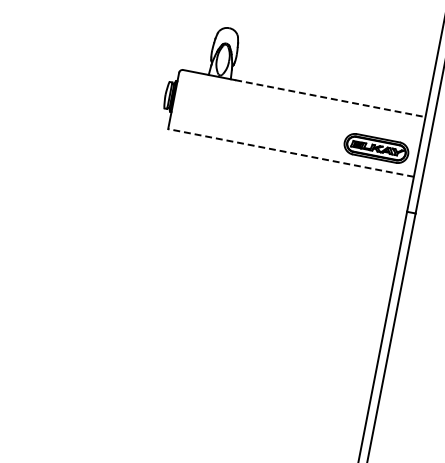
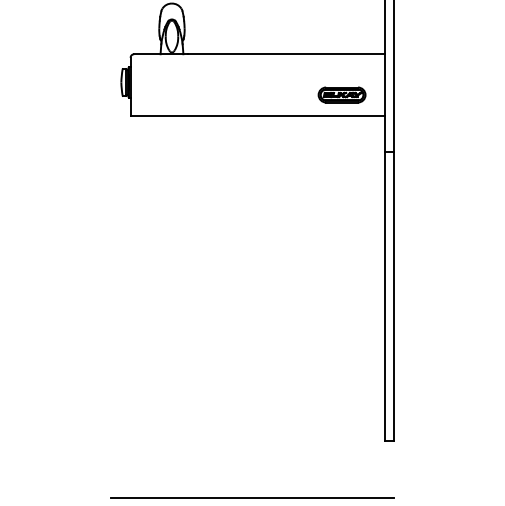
line: (331, 99) -> (287, 54), dashed -> solid
part: (375, 147) -> (341, 94), size x0.71
line: (290, 153) -> (257, 116), dashed -> solid

